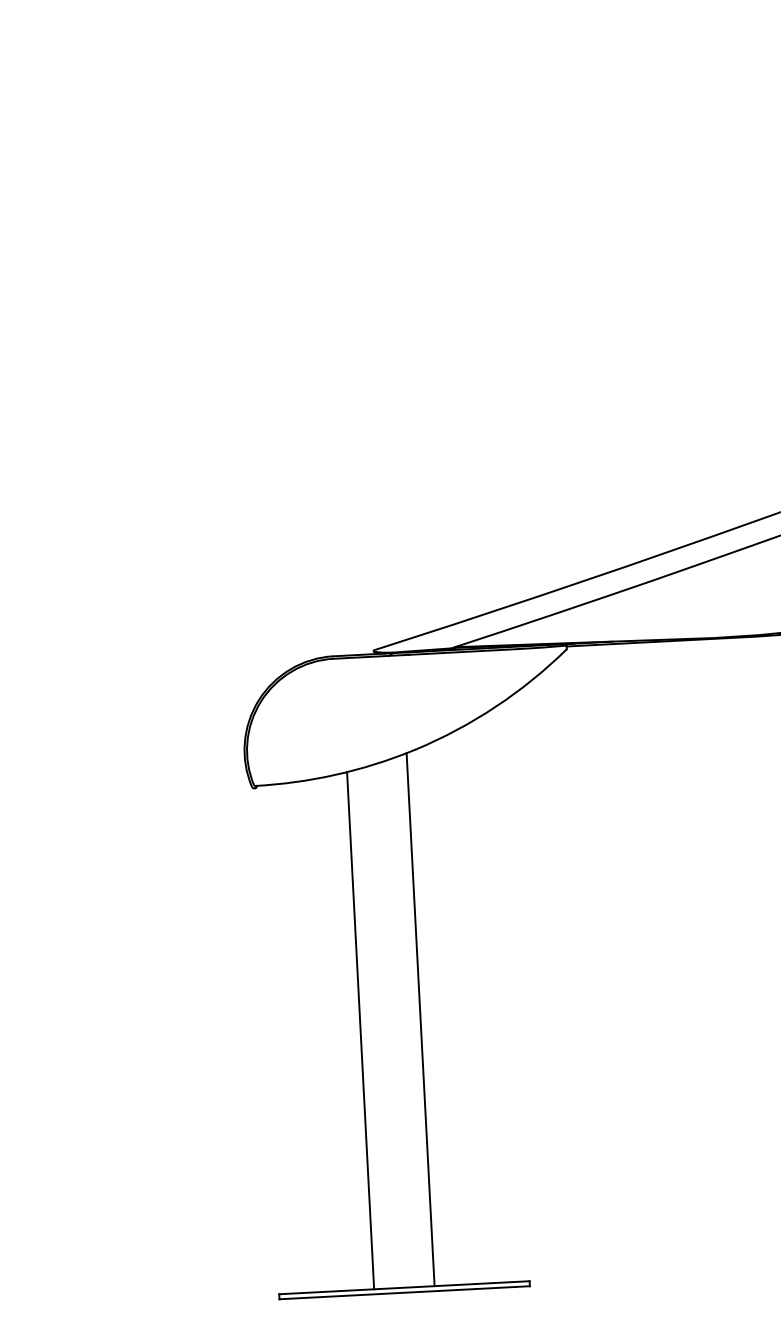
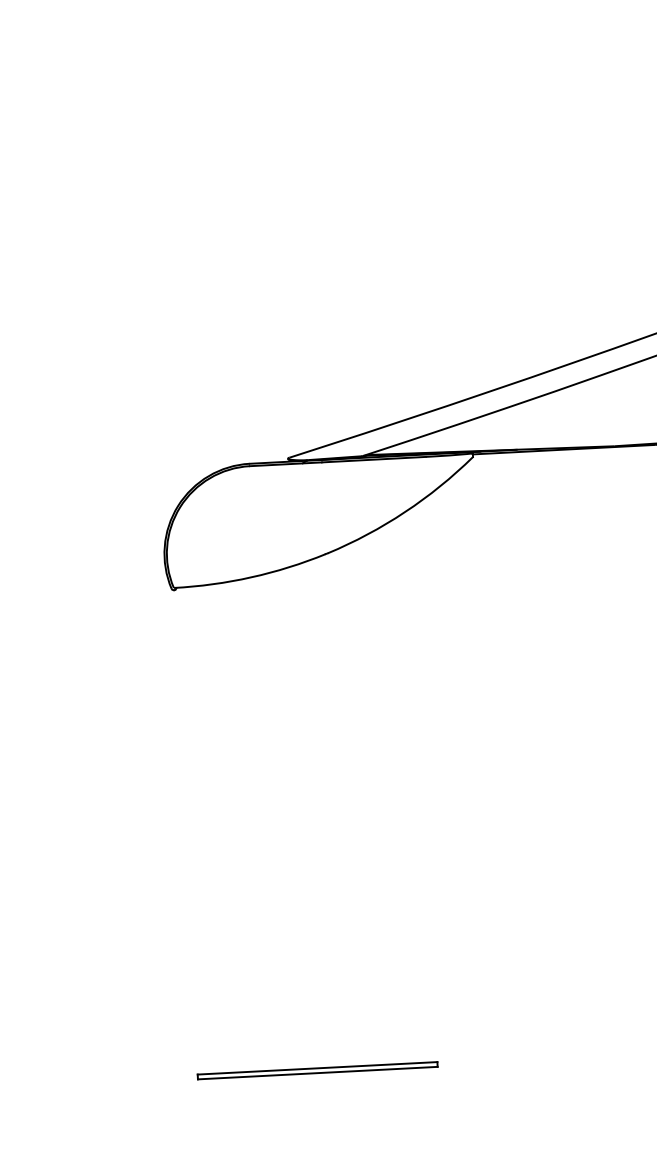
line: (420, 1019) -> (332, 811), removed
line: (360, 1030) -> (275, 822), removed

